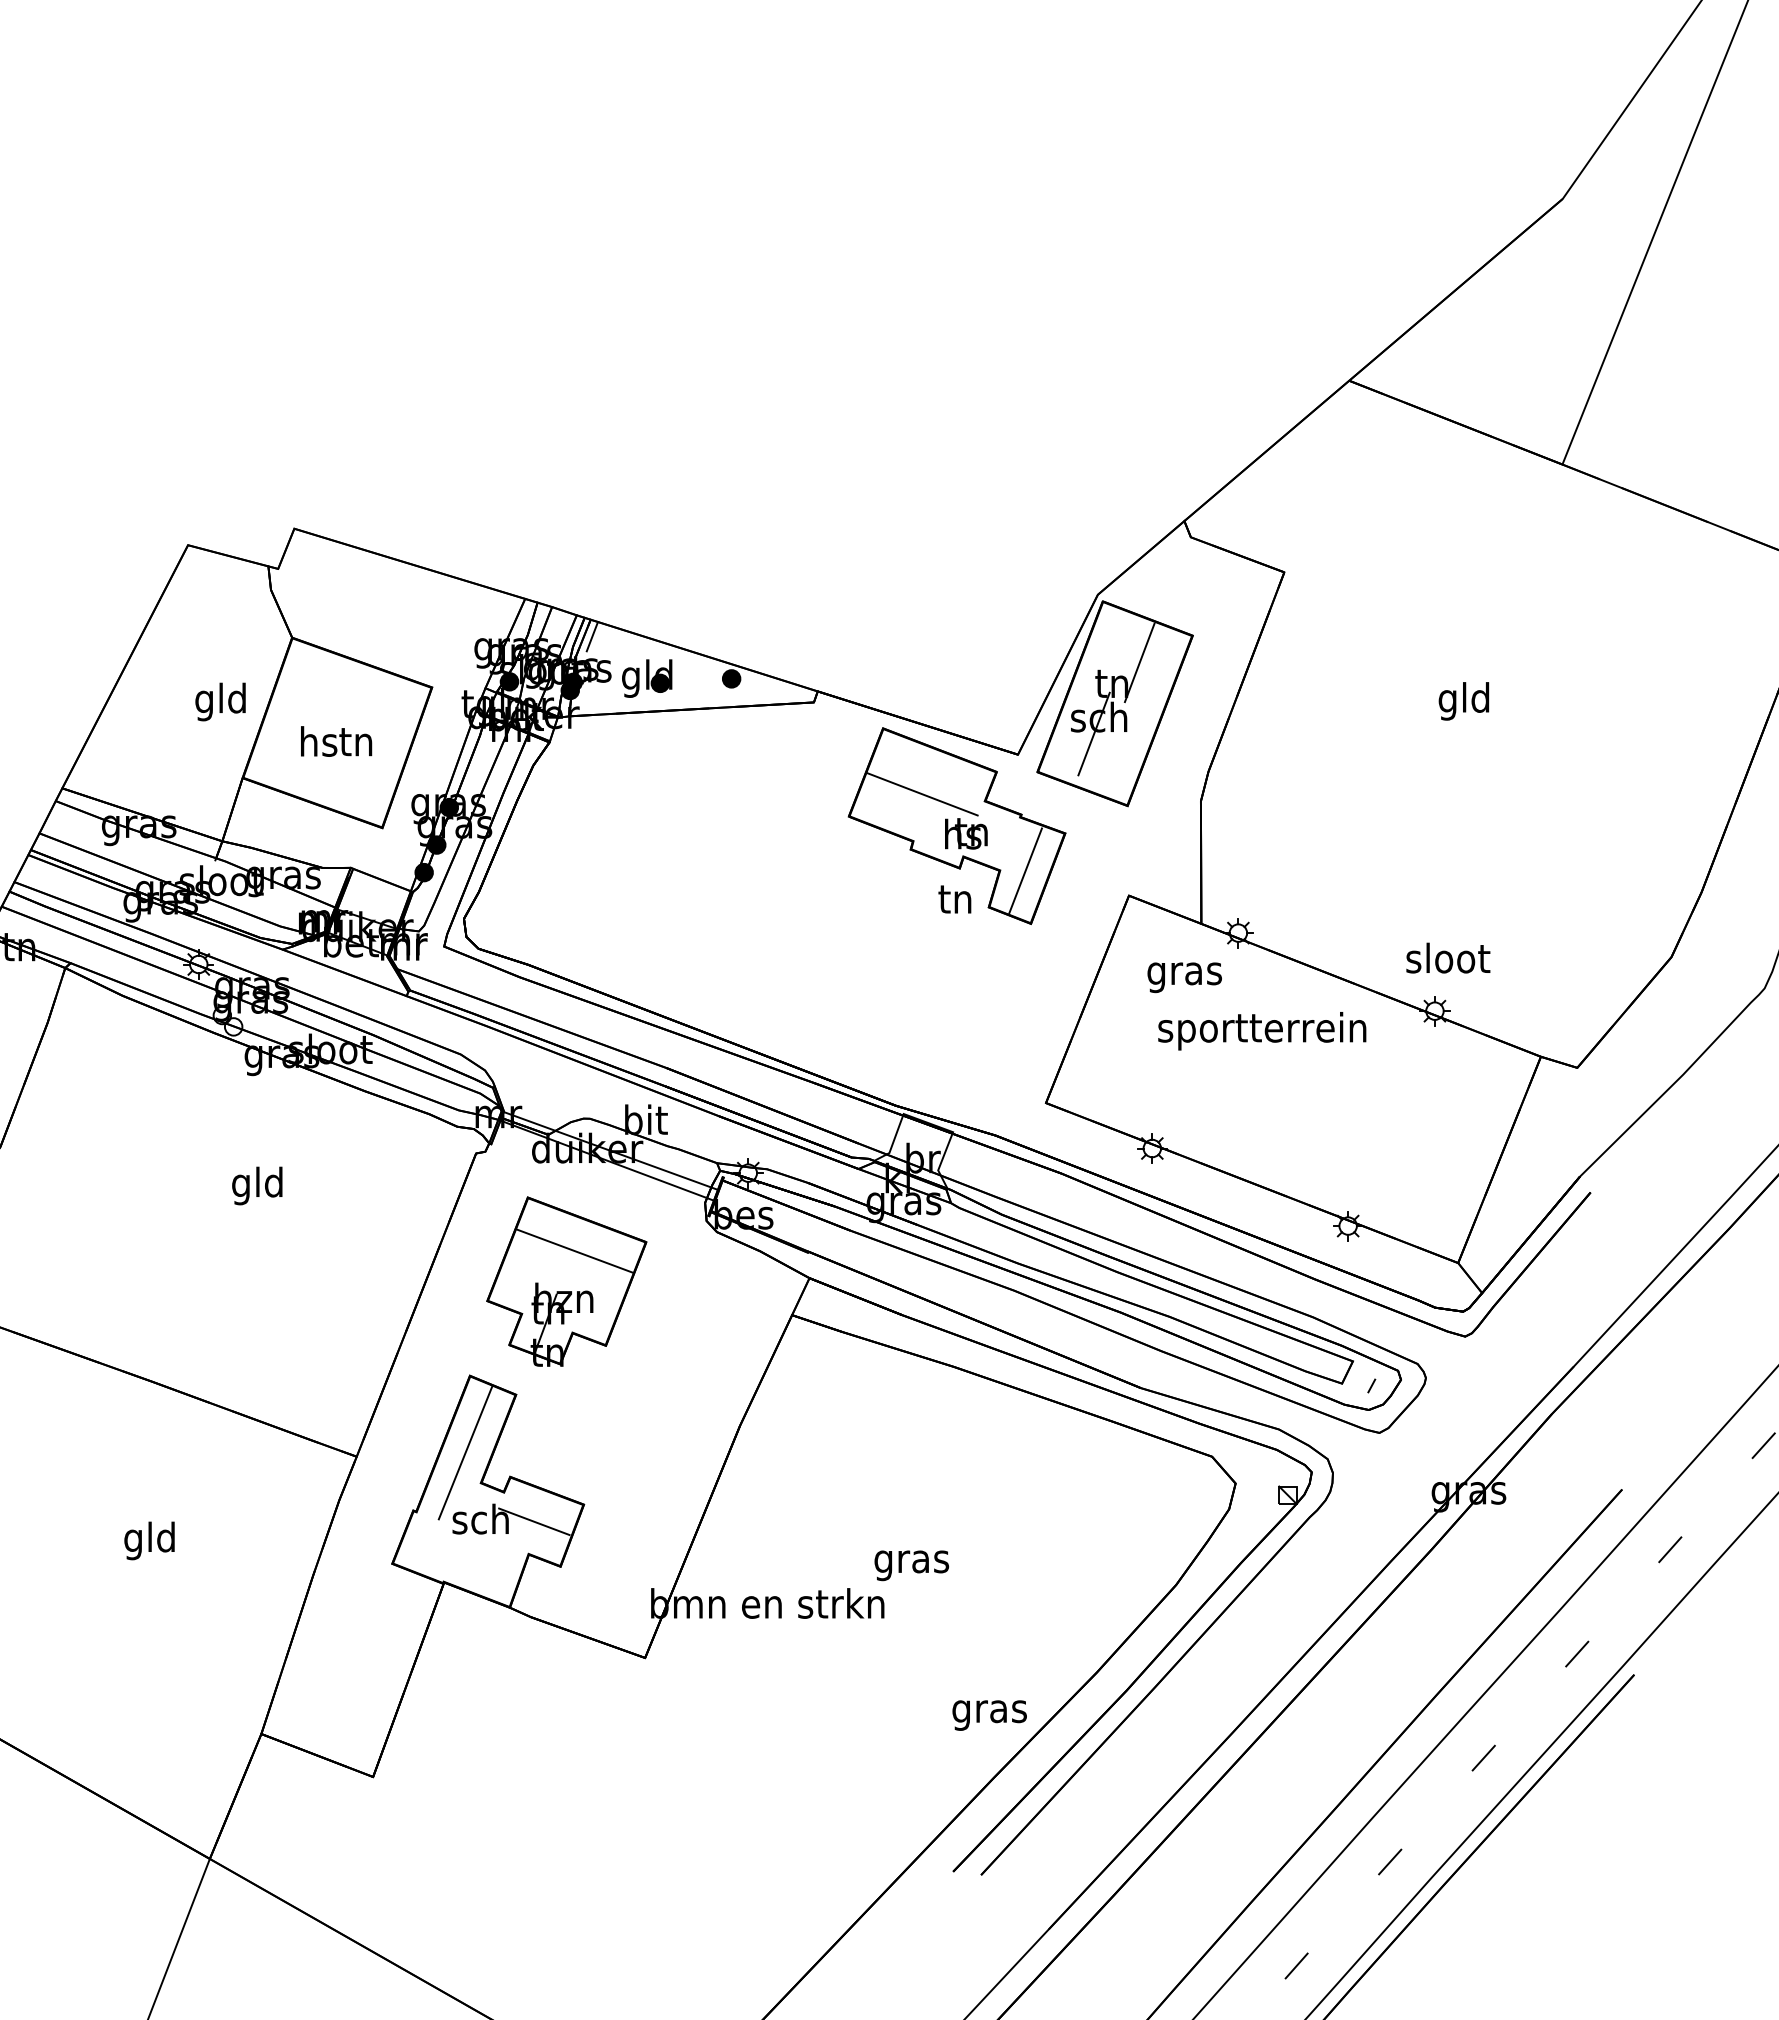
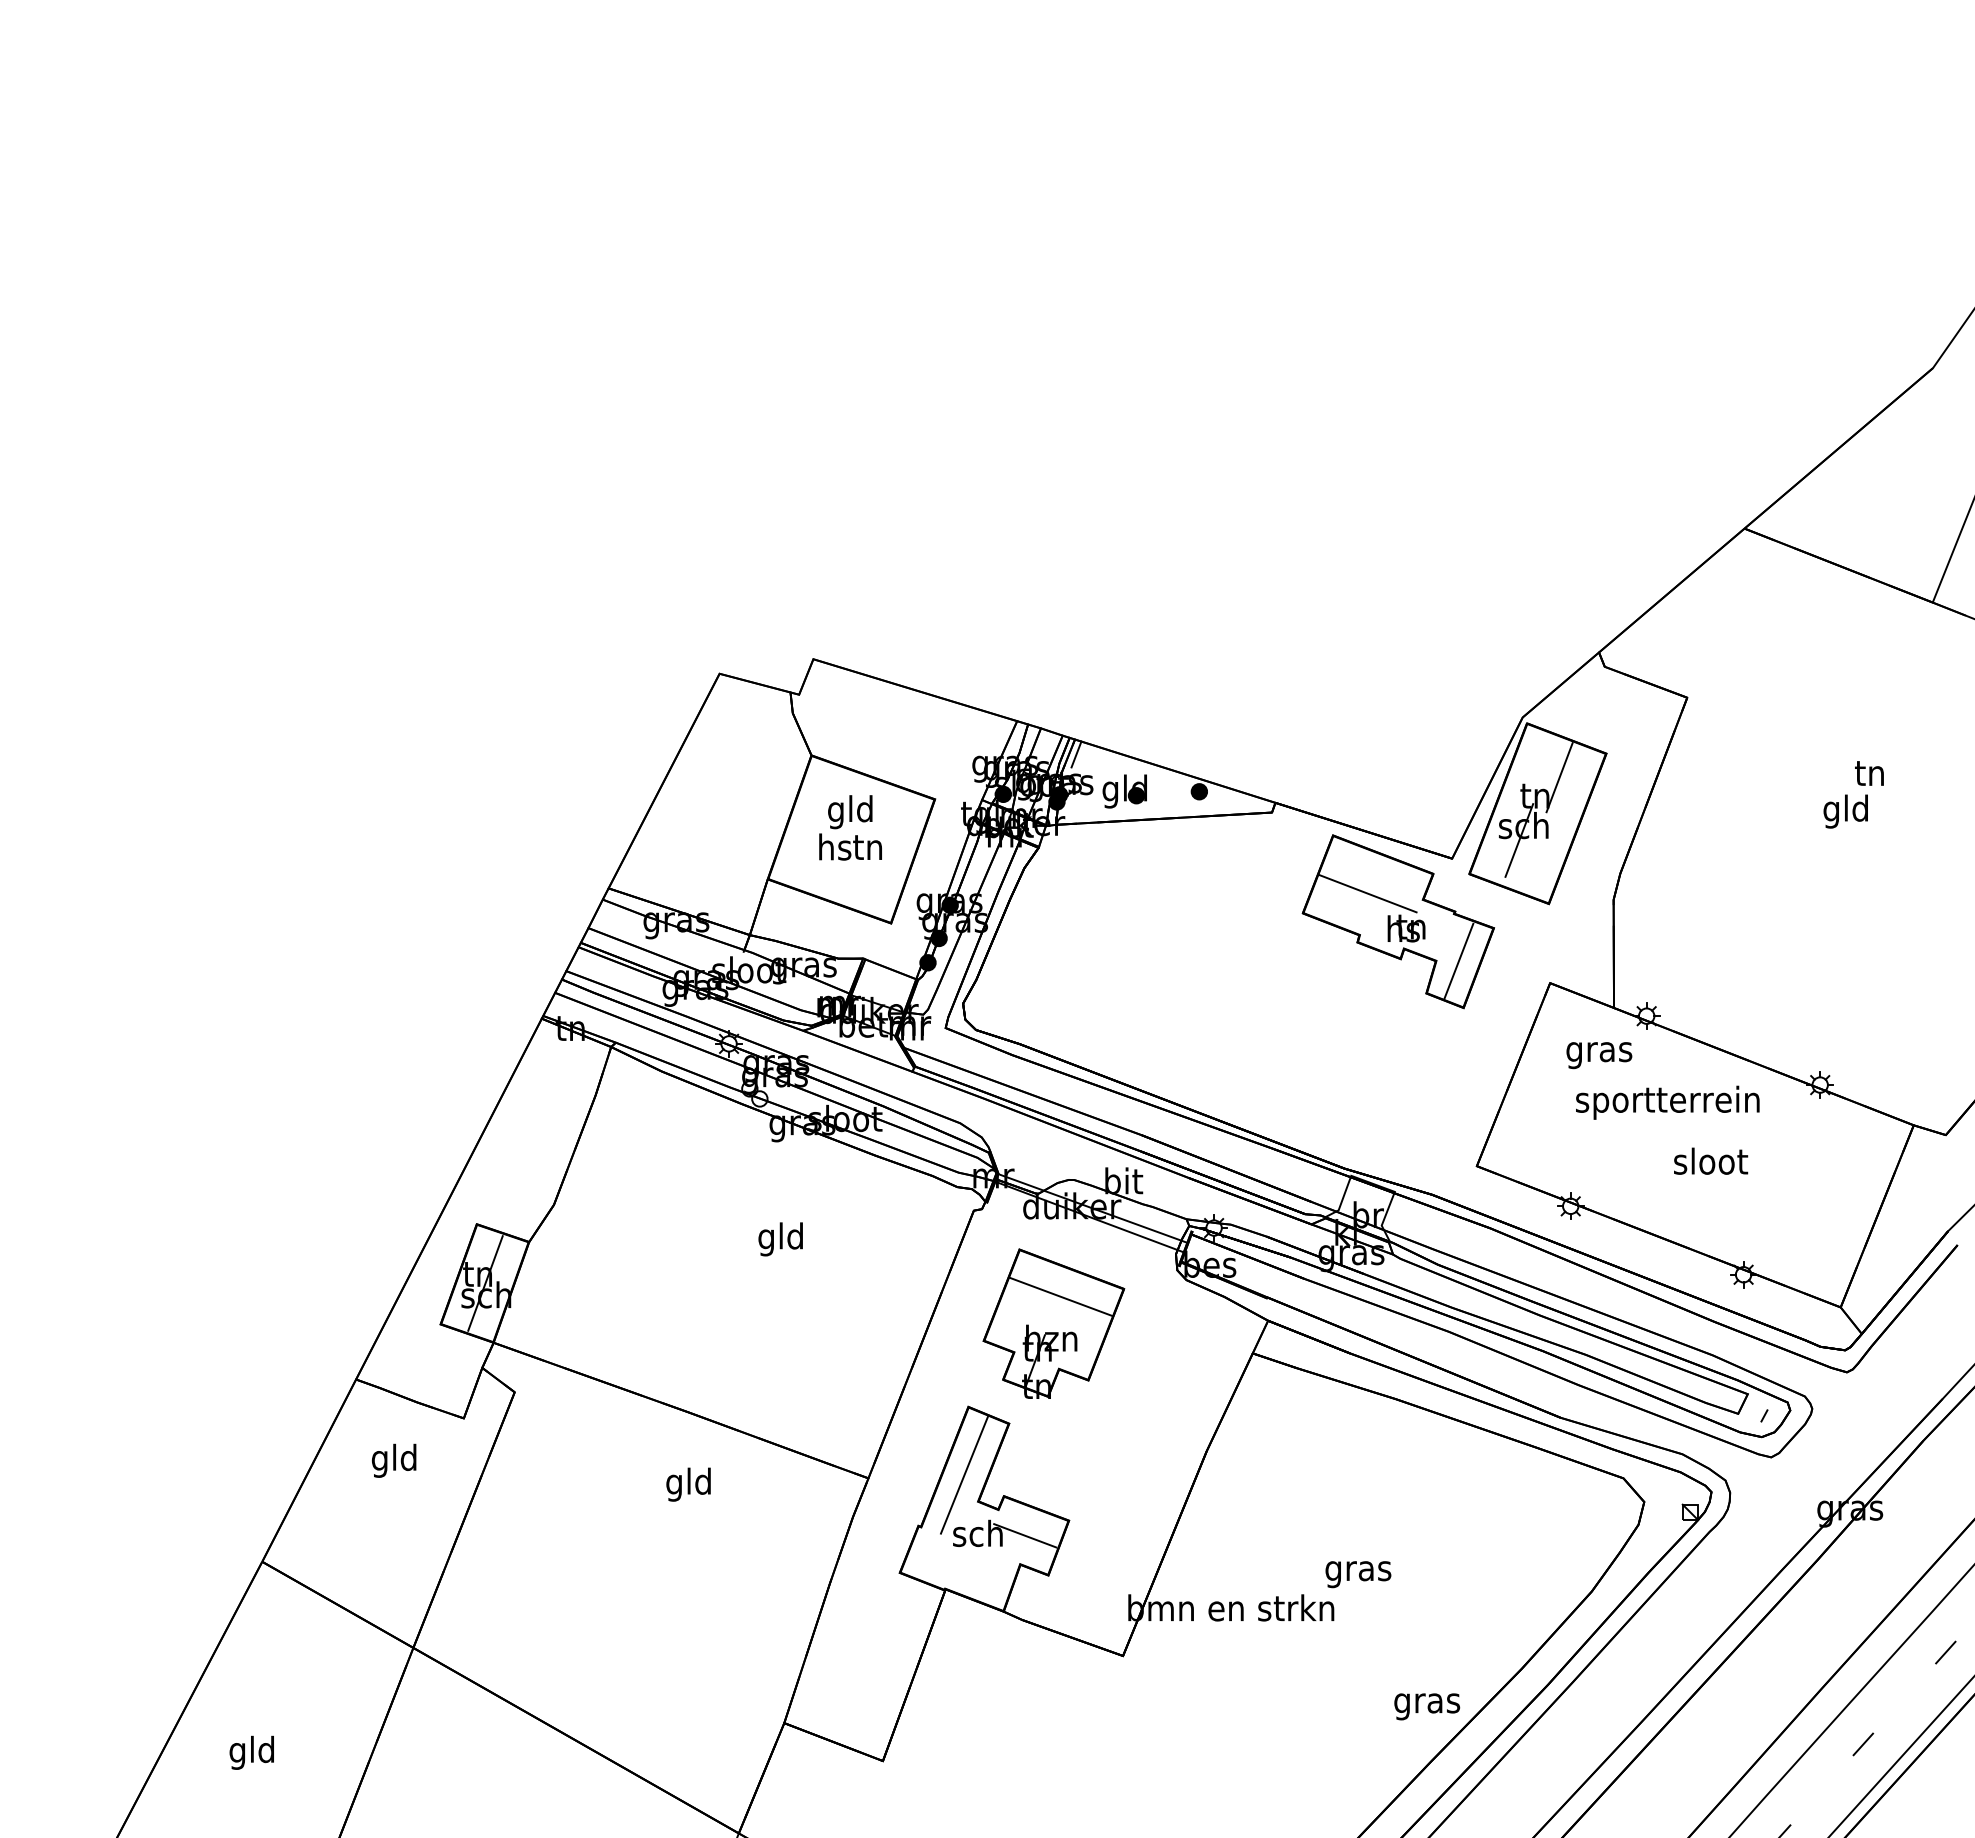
text: (220, 702) -> (850, 812), moved
text: (954, 899) -> (1869, 773), moved
text: (1448, 957) -> (1711, 1160), moved
text: (149, 1540) -> (688, 1484), moved

